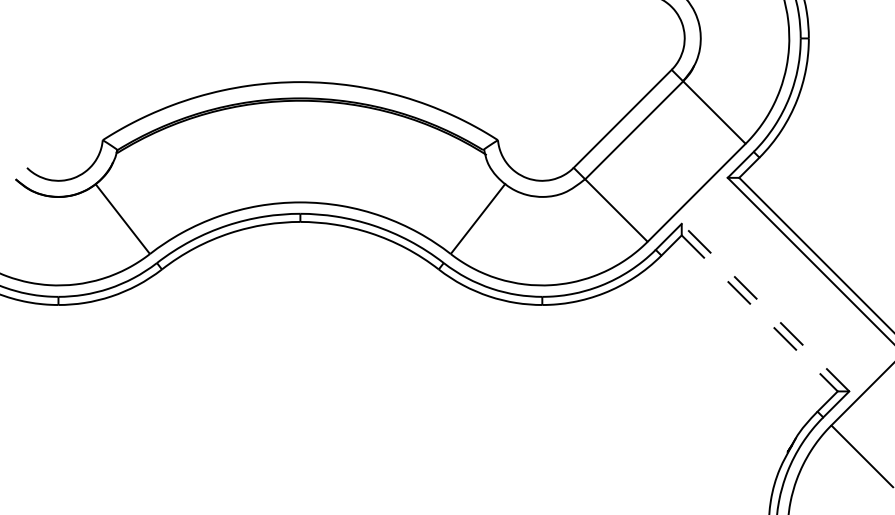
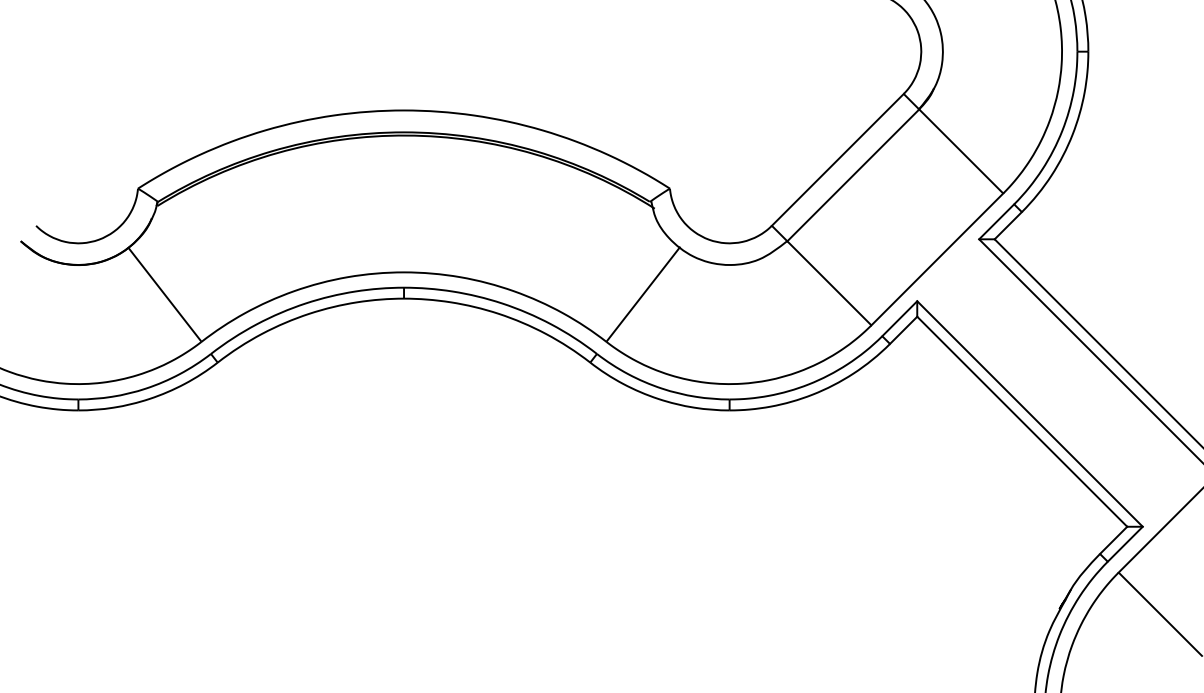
line: (765, 307) -> (1029, 413), dashed -> solid
line: (759, 313) -> (1022, 421), dashed -> solid

